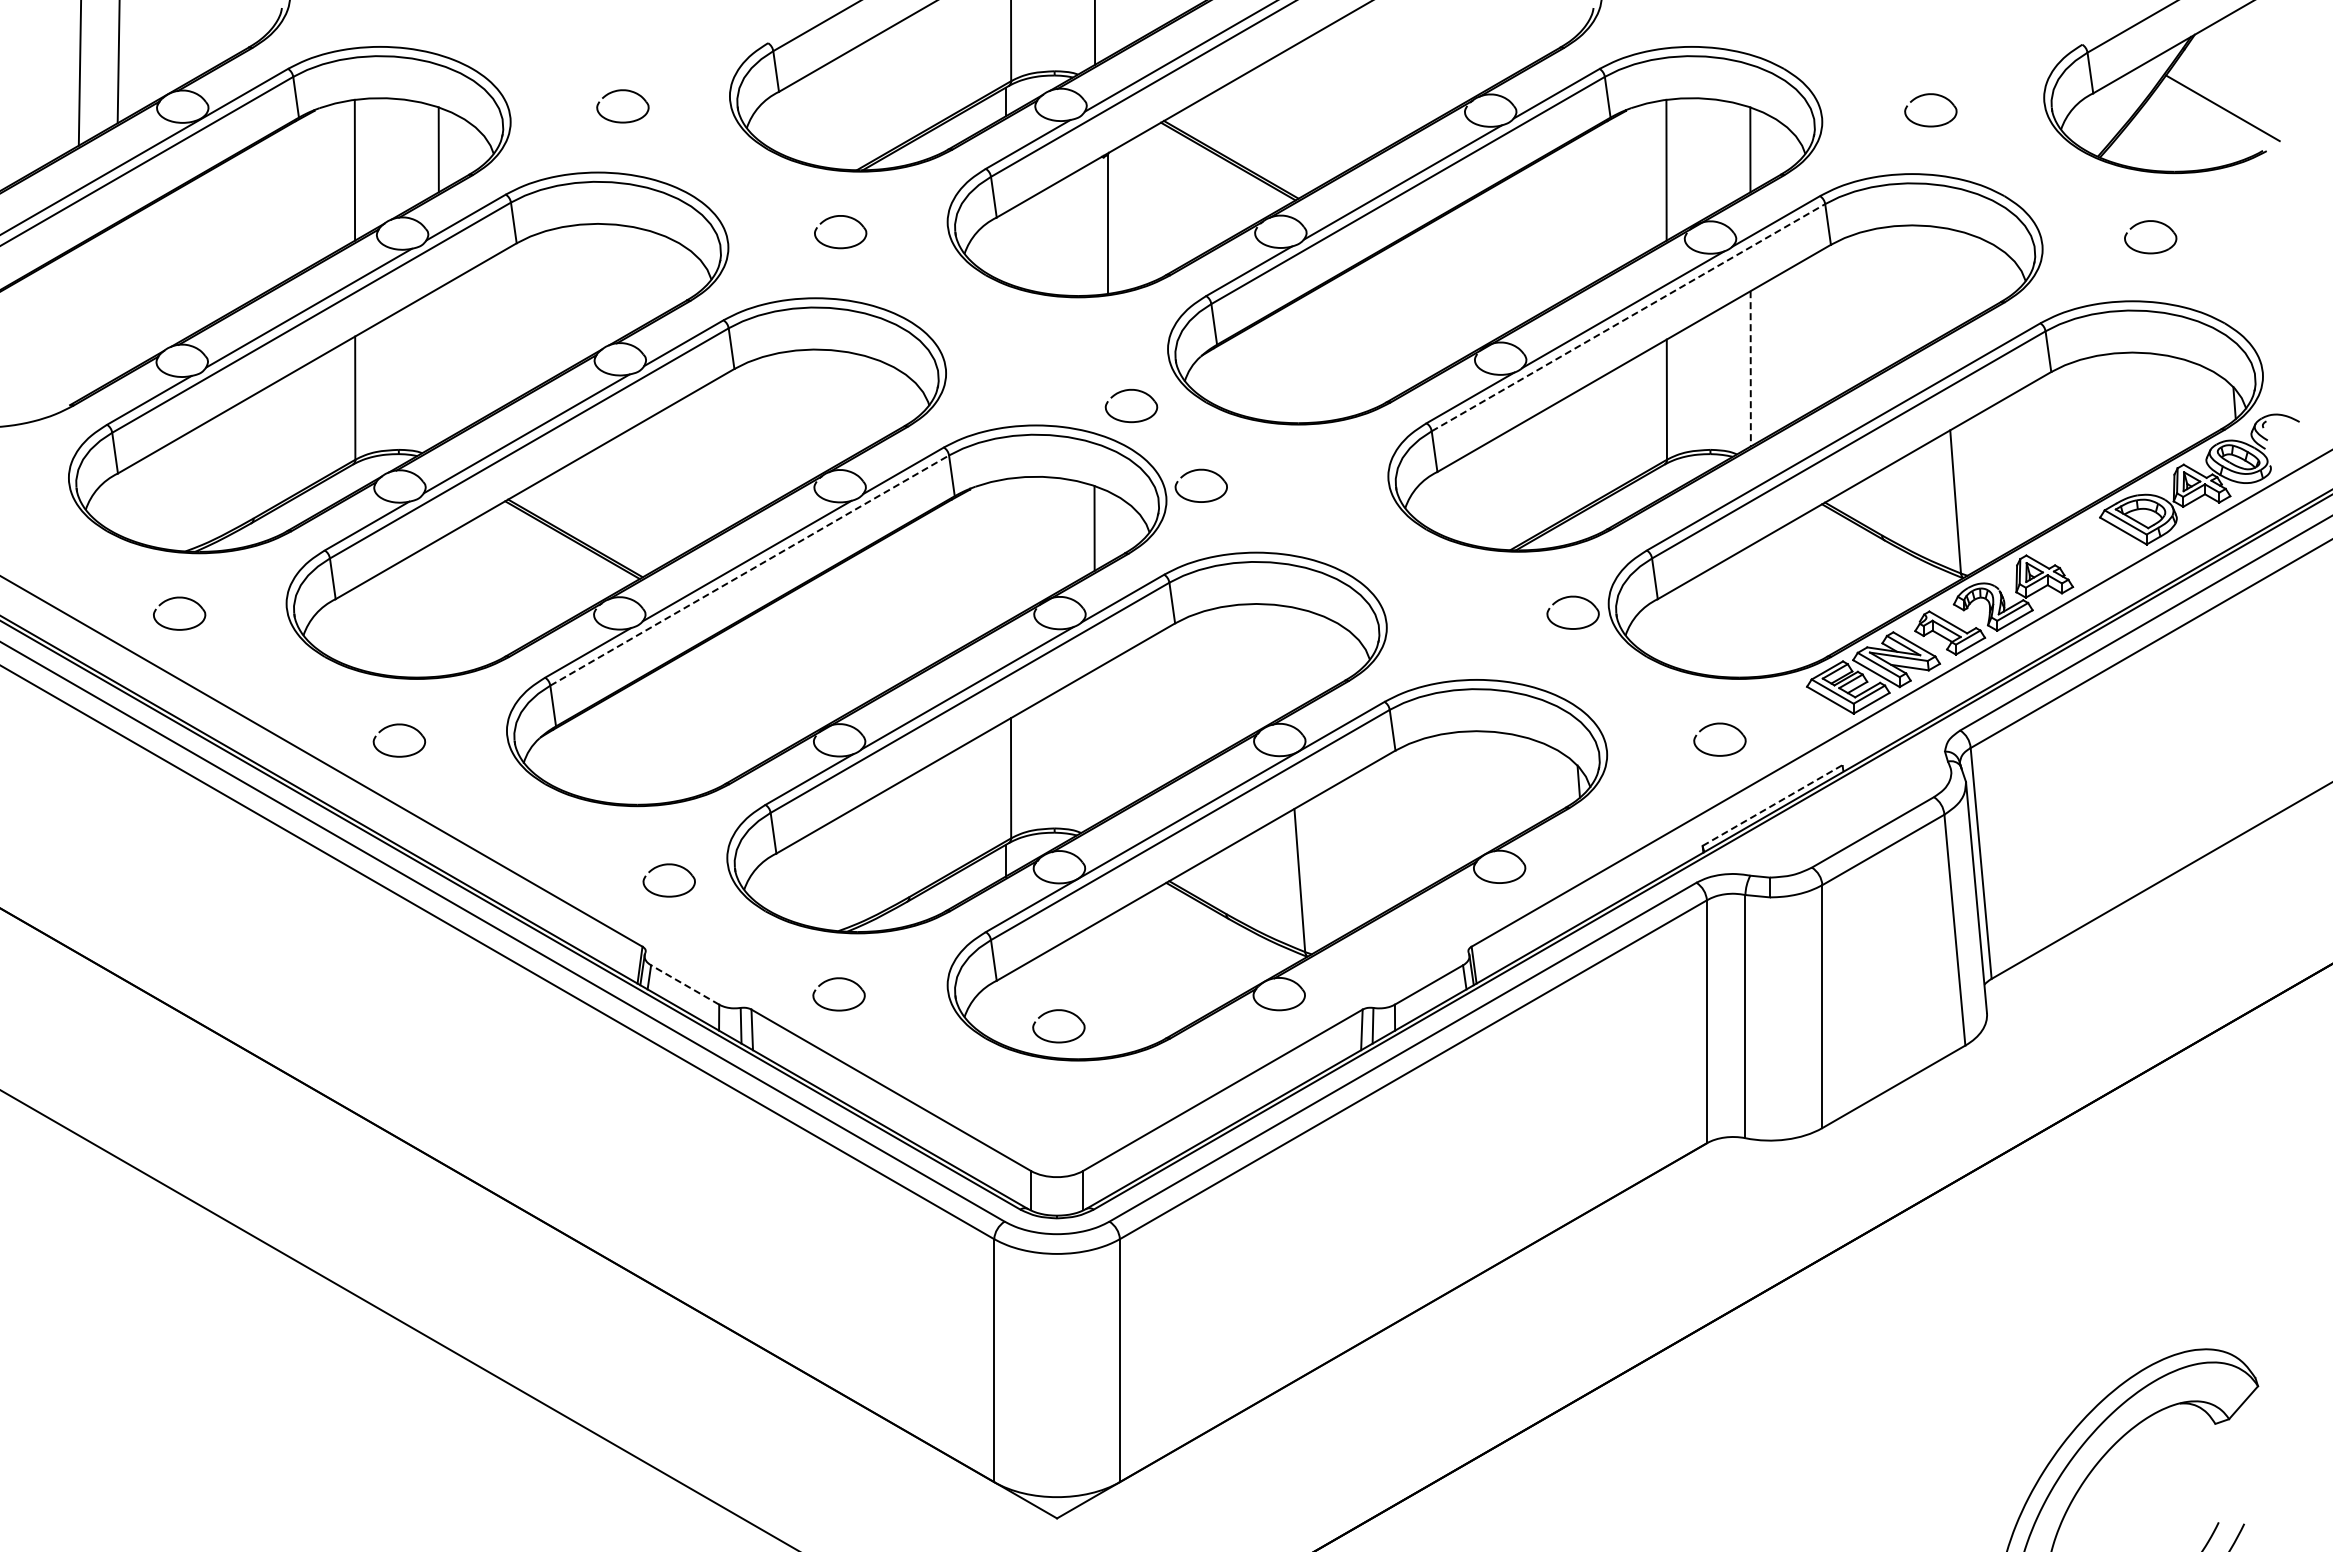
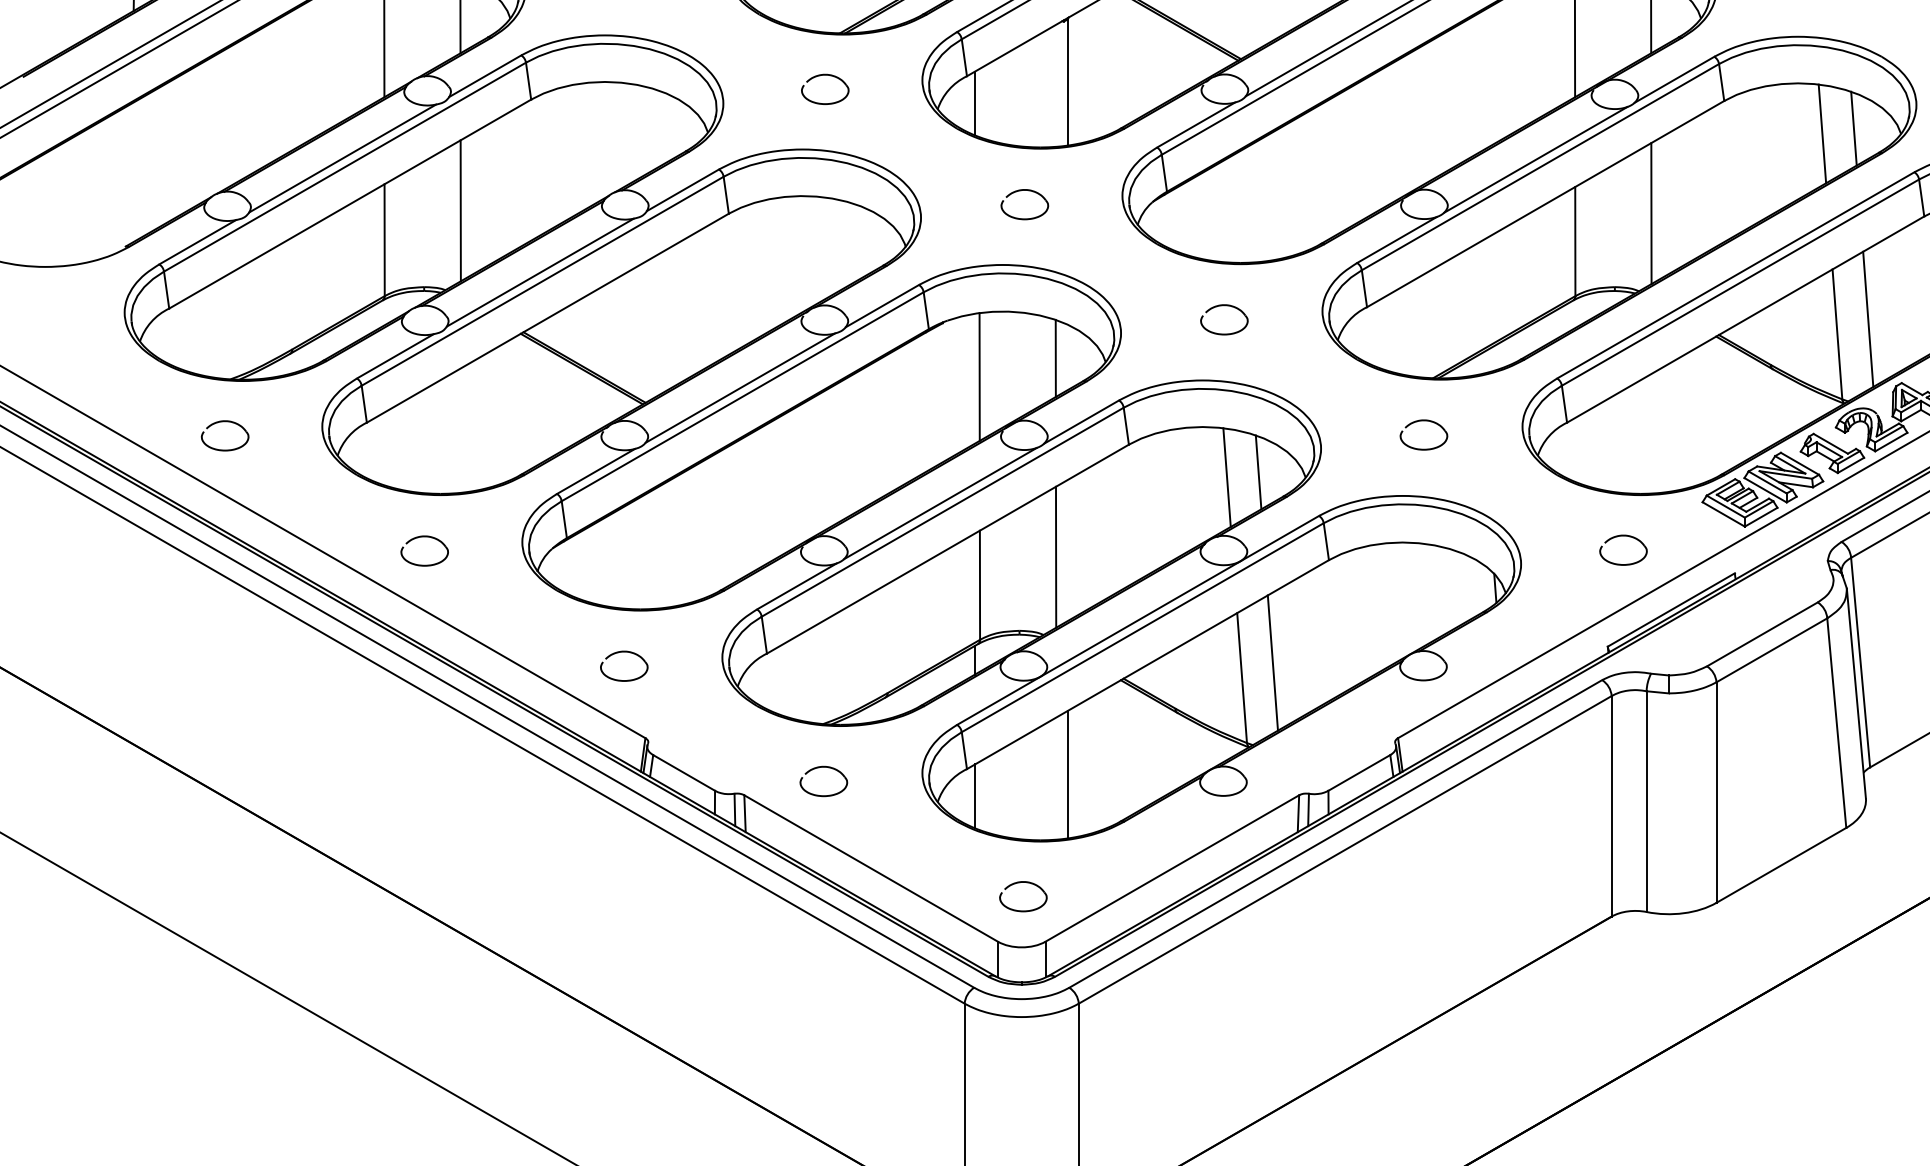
line: (1005, 247) -> (974, 103), added
line: (1973, 275) -> (1853, 128), added
line: (1938, 280) -> (1821, 133), added
line: (1628, 317) -> (1540, 166), dashed -> solid
line: (439, 365) -> (461, 210), added
line: (1750, 368) -> (1651, 213), dashed -> solid
part: (1126, 391) -> (1020, 191), moved
part: (1195, 471) -> (1219, 306), moved
line: (1989, 484) -> (1868, 318), added
line: (1010, 548) -> (979, 376), added
line: (750, 570) -> (743, 396), dashed -> solid
part: (1572, 597) -> (1423, 421), moved
line: (1317, 653) -> (1258, 472), added
line: (1283, 659) -> (1227, 477), added
line: (1094, 747) -> (1055, 557), added
line: (1772, 805) -> (1671, 609), dashed -> solid
line: (1333, 863) -> (1272, 662), added
part: (668, 865) -> (623, 652), moved
line: (684, 984) -> (683, 772), dashed -> solid
line: (1108, 986) -> (1068, 774), added
line: (1005, 1010) -> (974, 796), added
part: (1058, 1011) -> (1023, 883), moved

